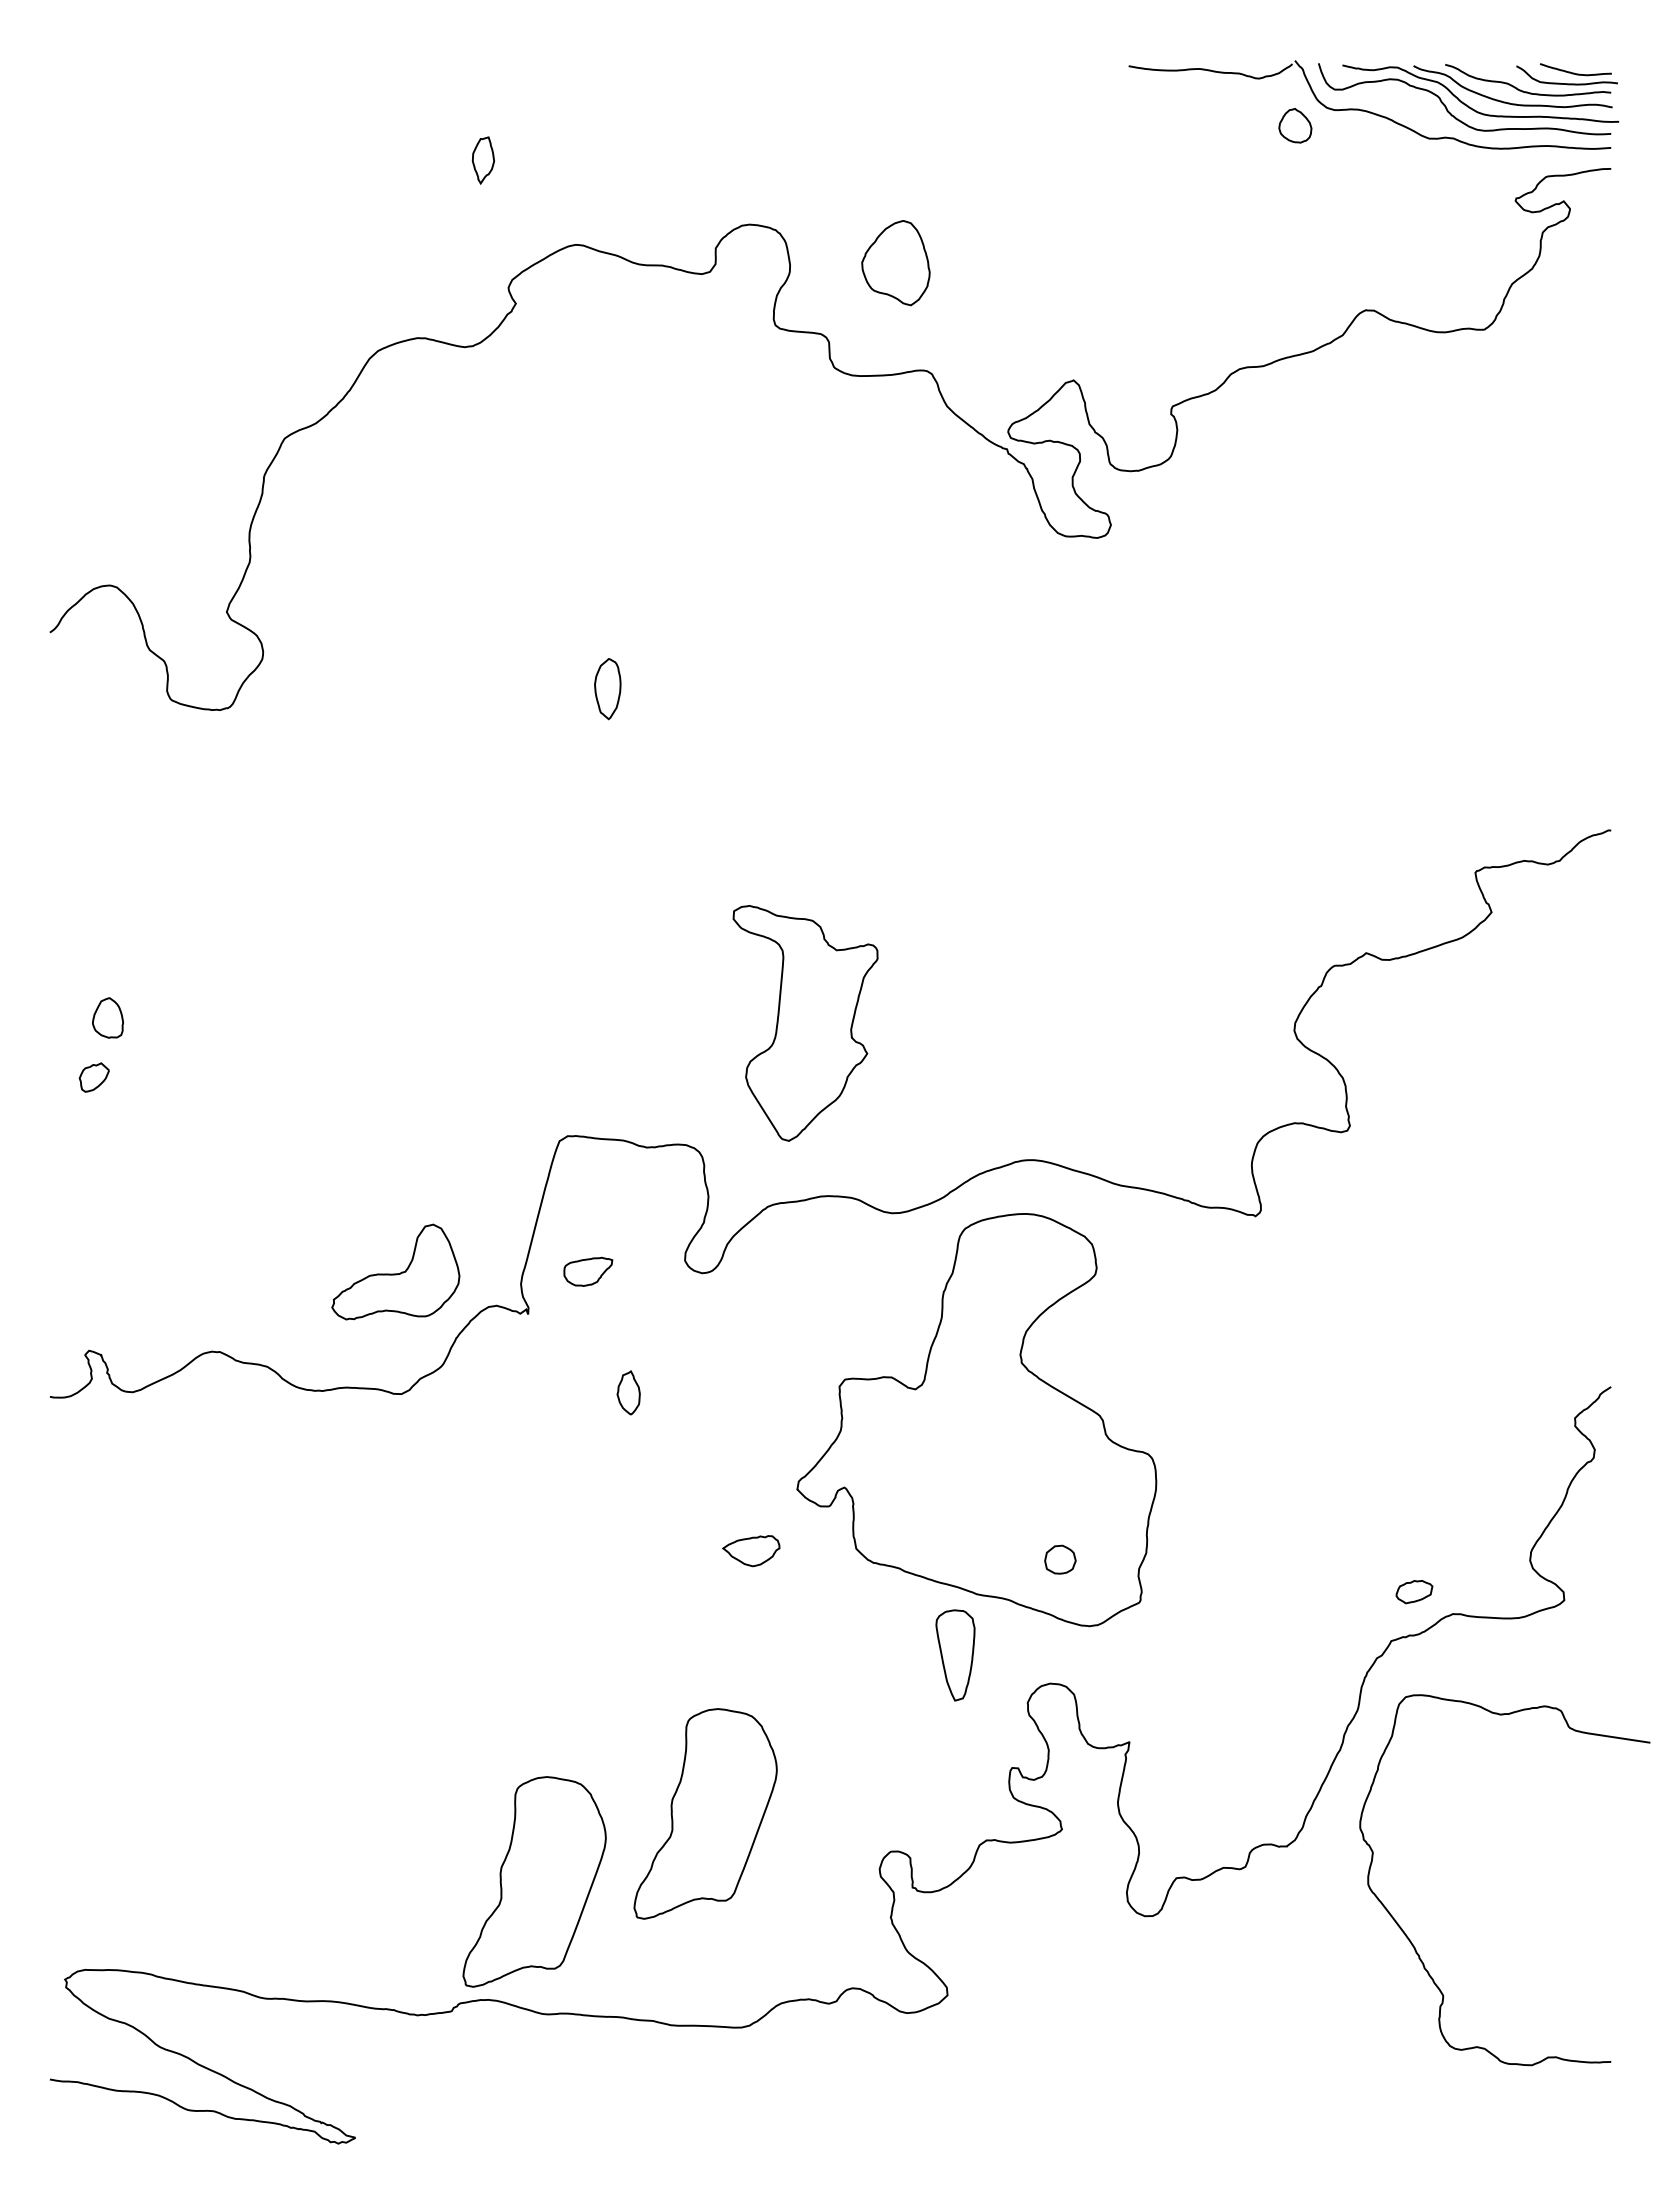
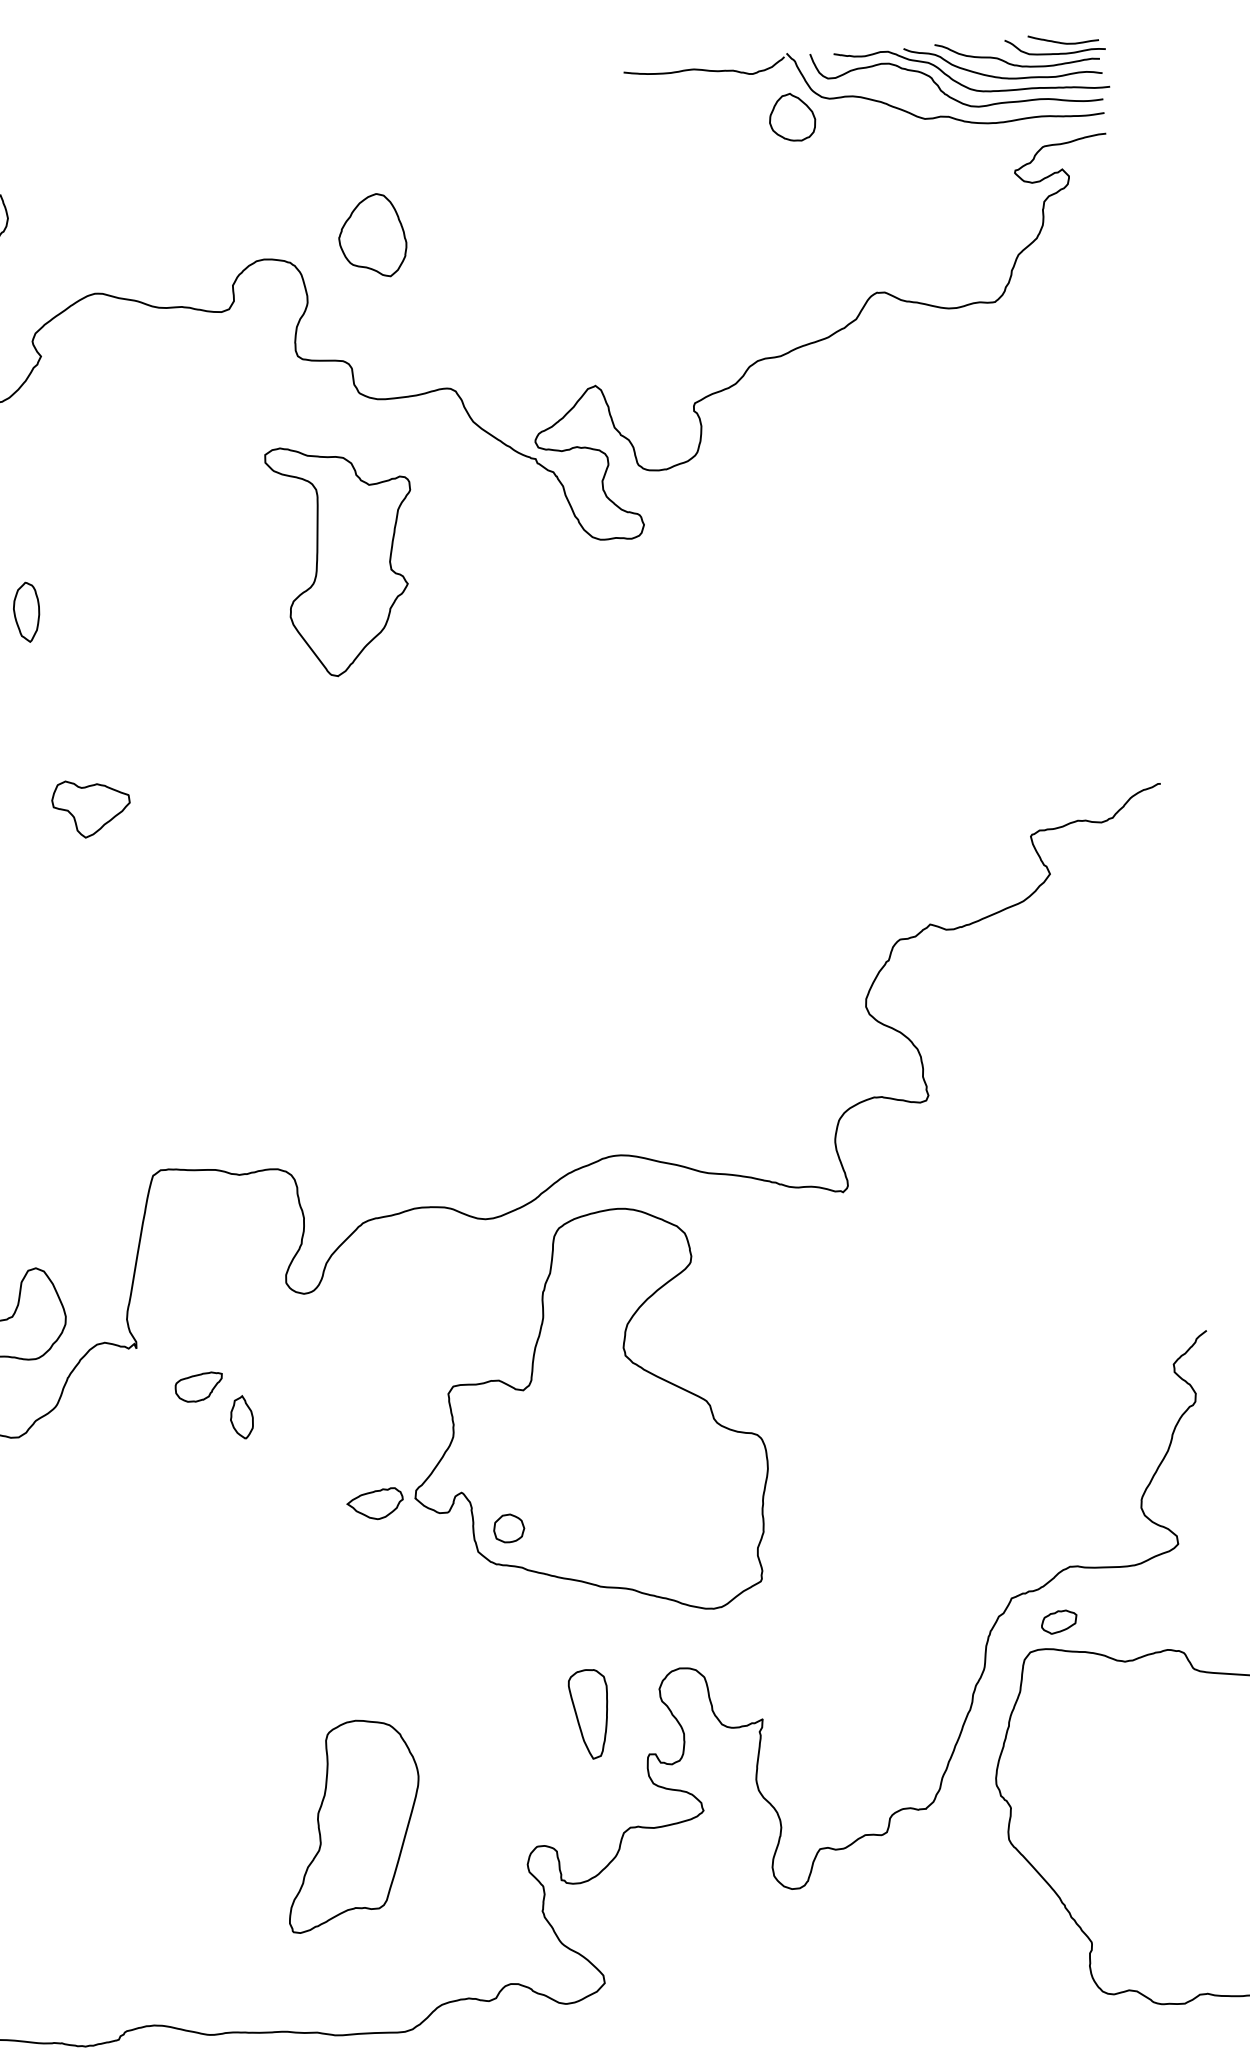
part: (1295, 125) -> (792, 117), size x1.43
part: (895, 263) -> (371, 236), moved
part: (607, 689) -> (26, 612), moved
part: (528, 764) -> (91, 808), added
part: (805, 1023) -> (344, 559), moved
part: (588, 1271) -> (199, 1387), moved
part: (751, 1551) -> (375, 1504), moved
part: (1060, 1559) -> (509, 1528), moved
part: (1414, 1592) -> (1059, 1622), moved
part: (955, 1655) -> (590, 1714), moved
part: (534, 1881) -> (189, 1905), removed

